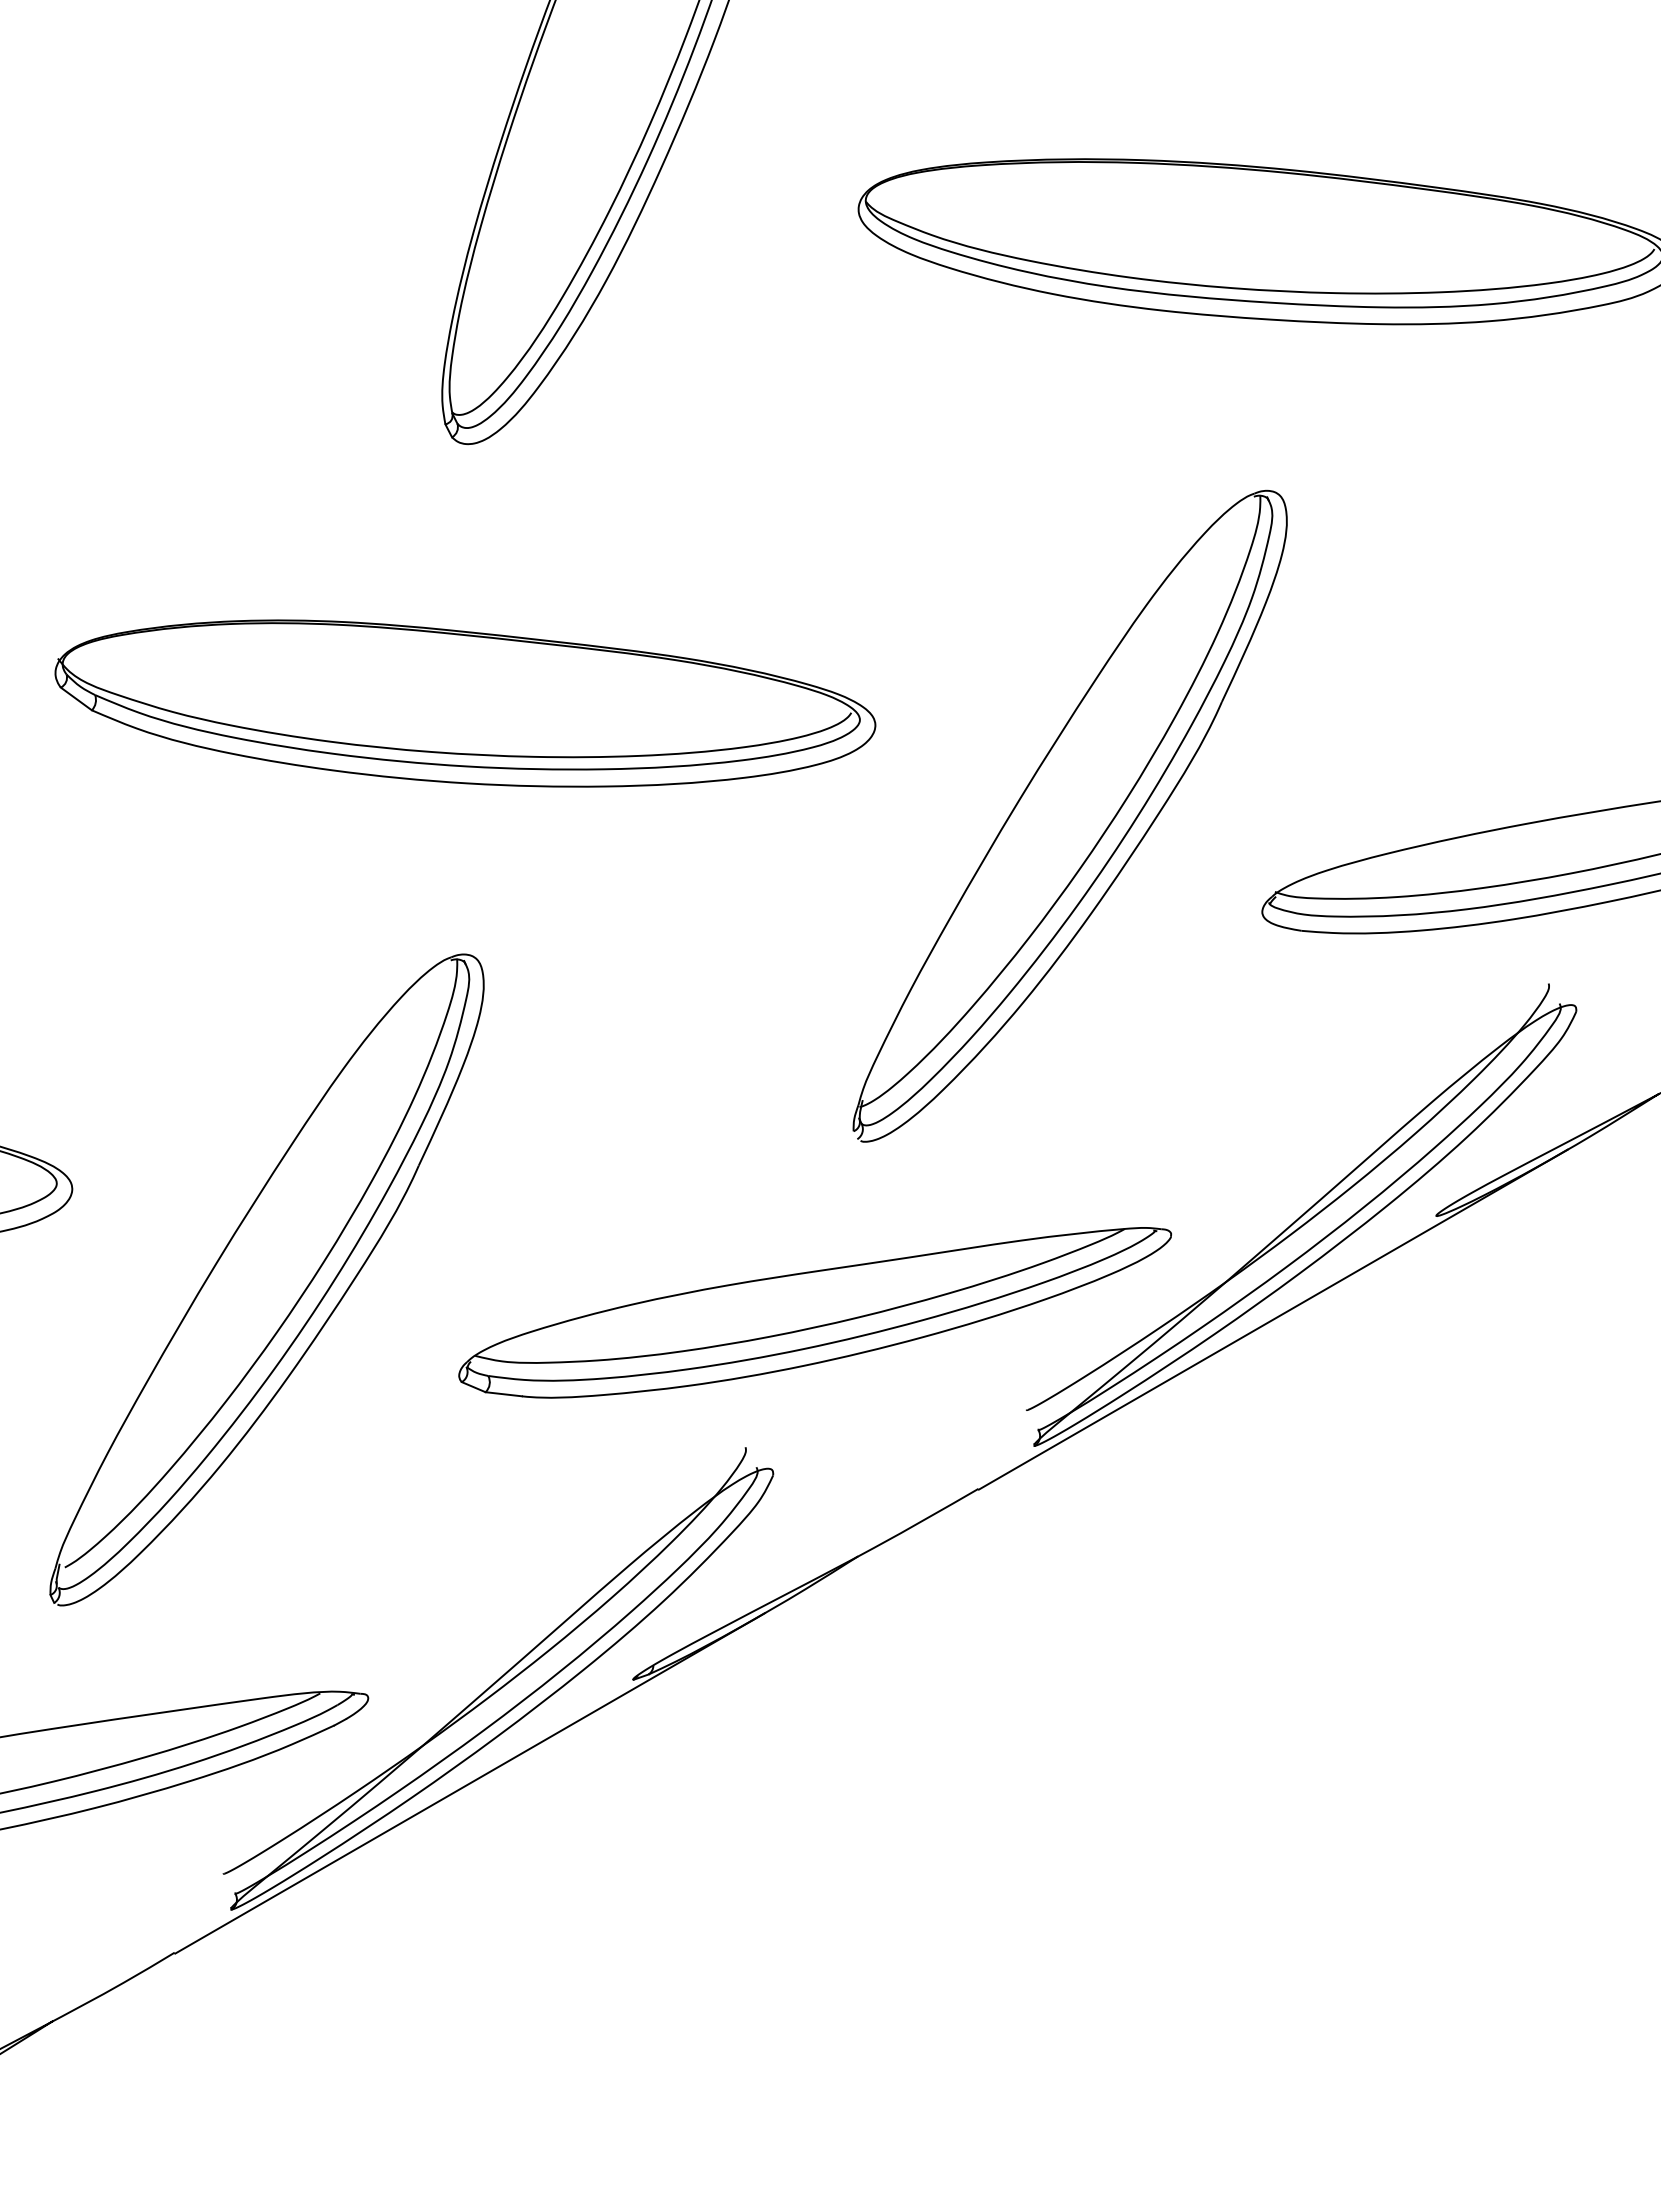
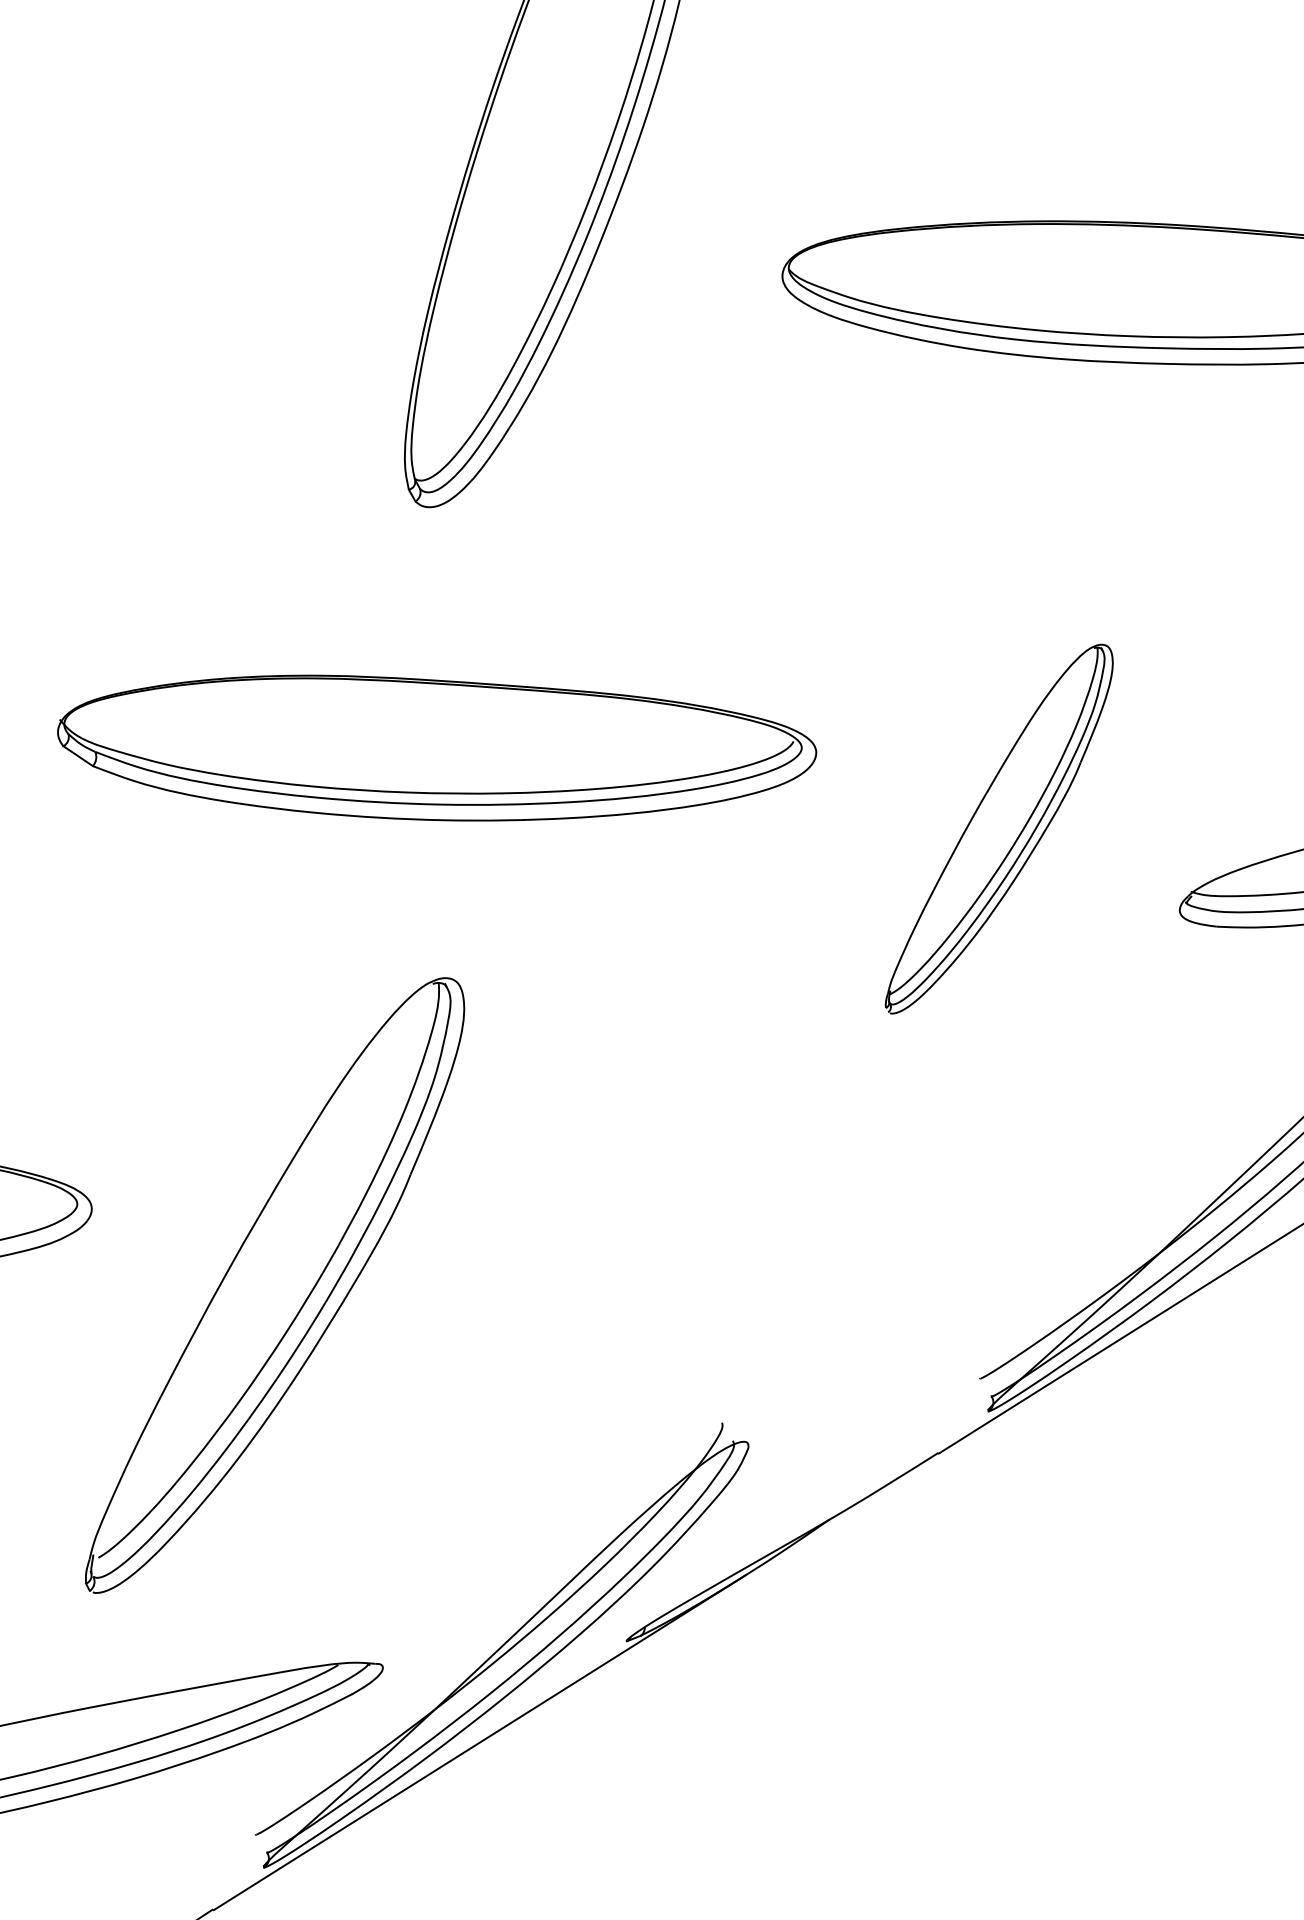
part: (1069, 815) -> (998, 828), size x0.6
part: (814, 1312) -> (780, 1296), removed

